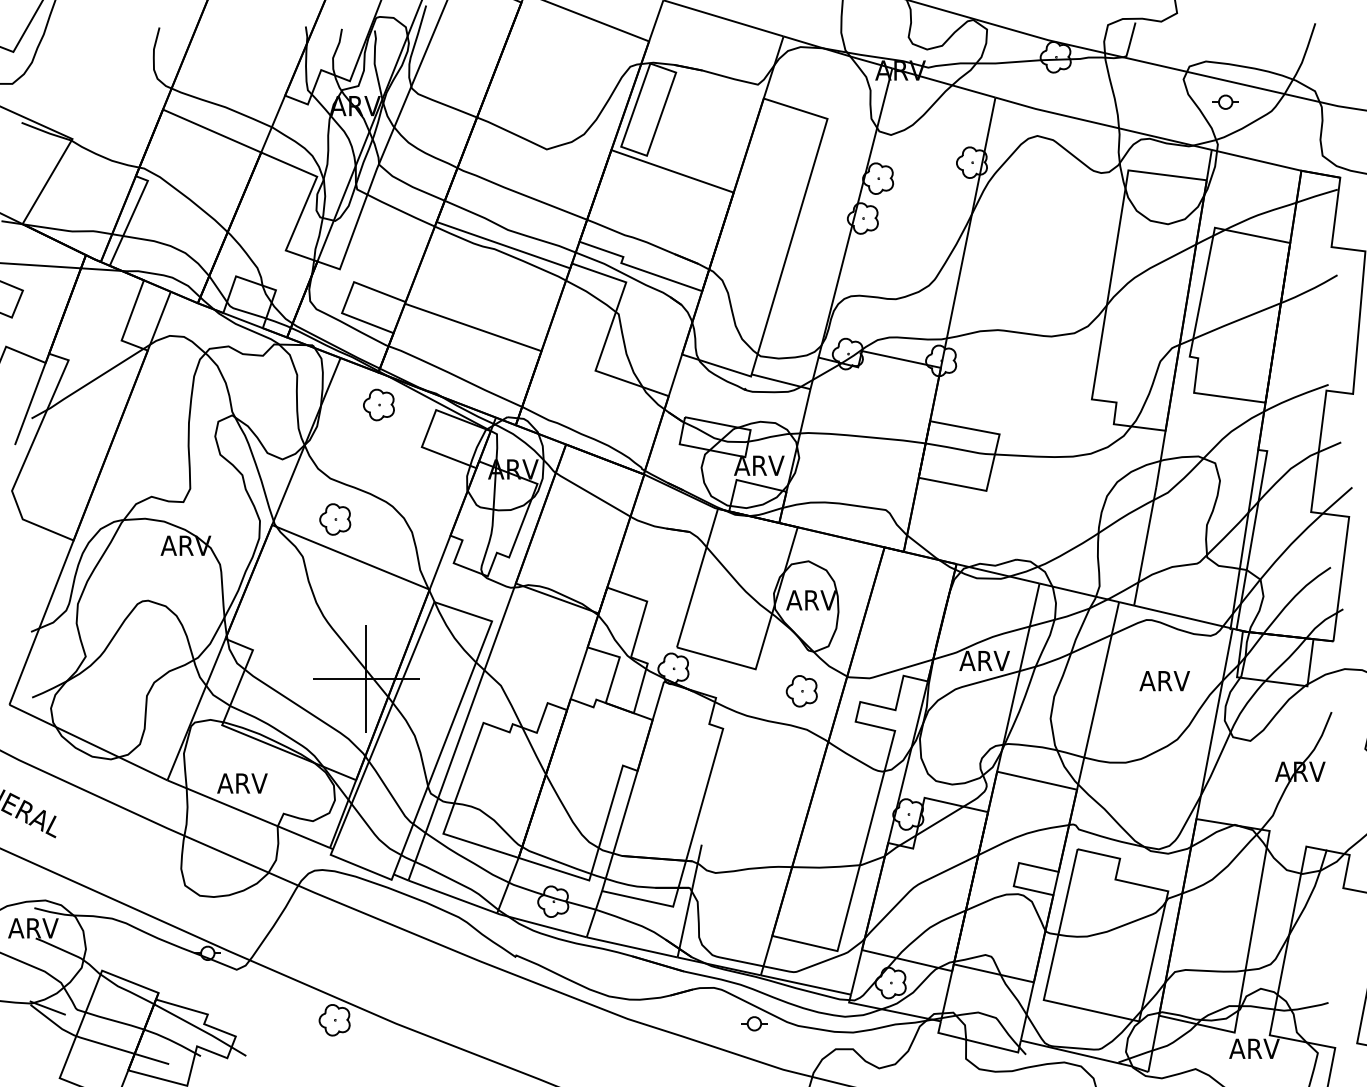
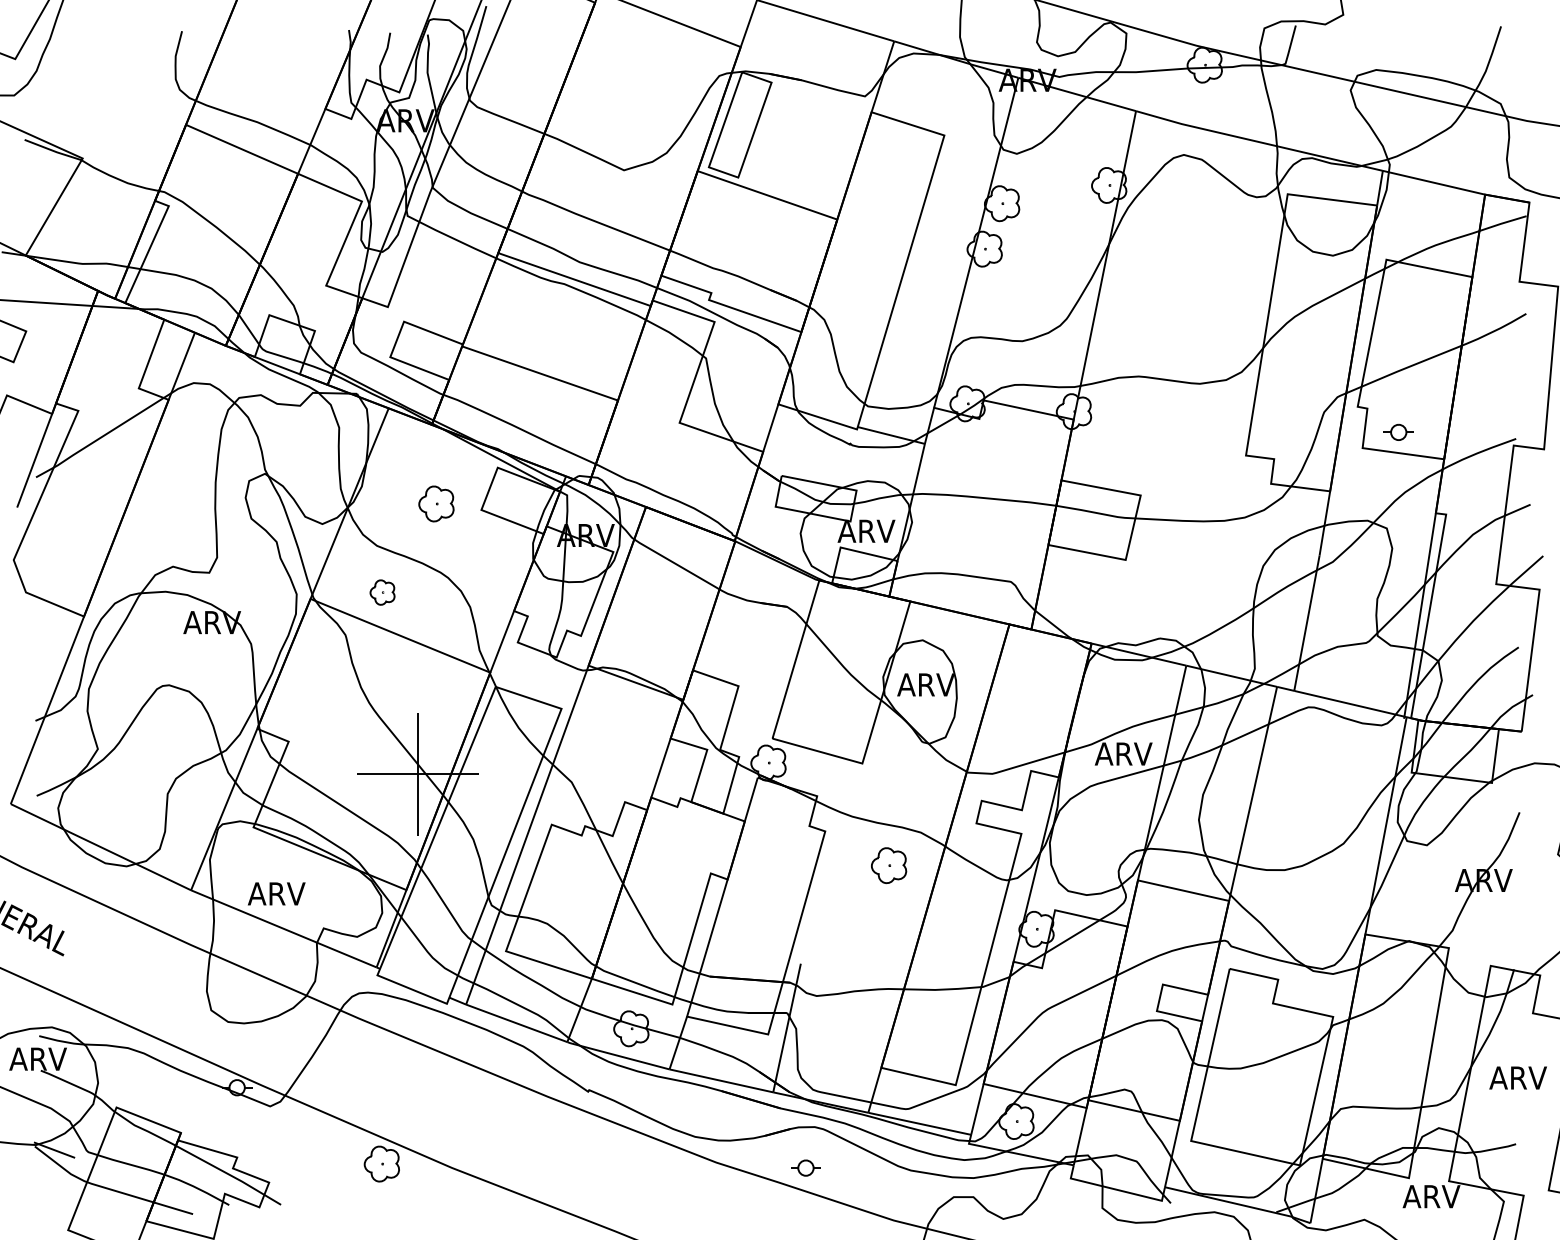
part: (1225, 101) -> (1398, 431), moved
part: (378, 404) -> (436, 503), moved
part: (335, 519) -> (382, 592), size x0.7
text: (1164, 680) -> (1517, 1077), moved
part: (802, 691) -> (889, 865), moved
part: (754, 1023) -> (805, 1167), moved

